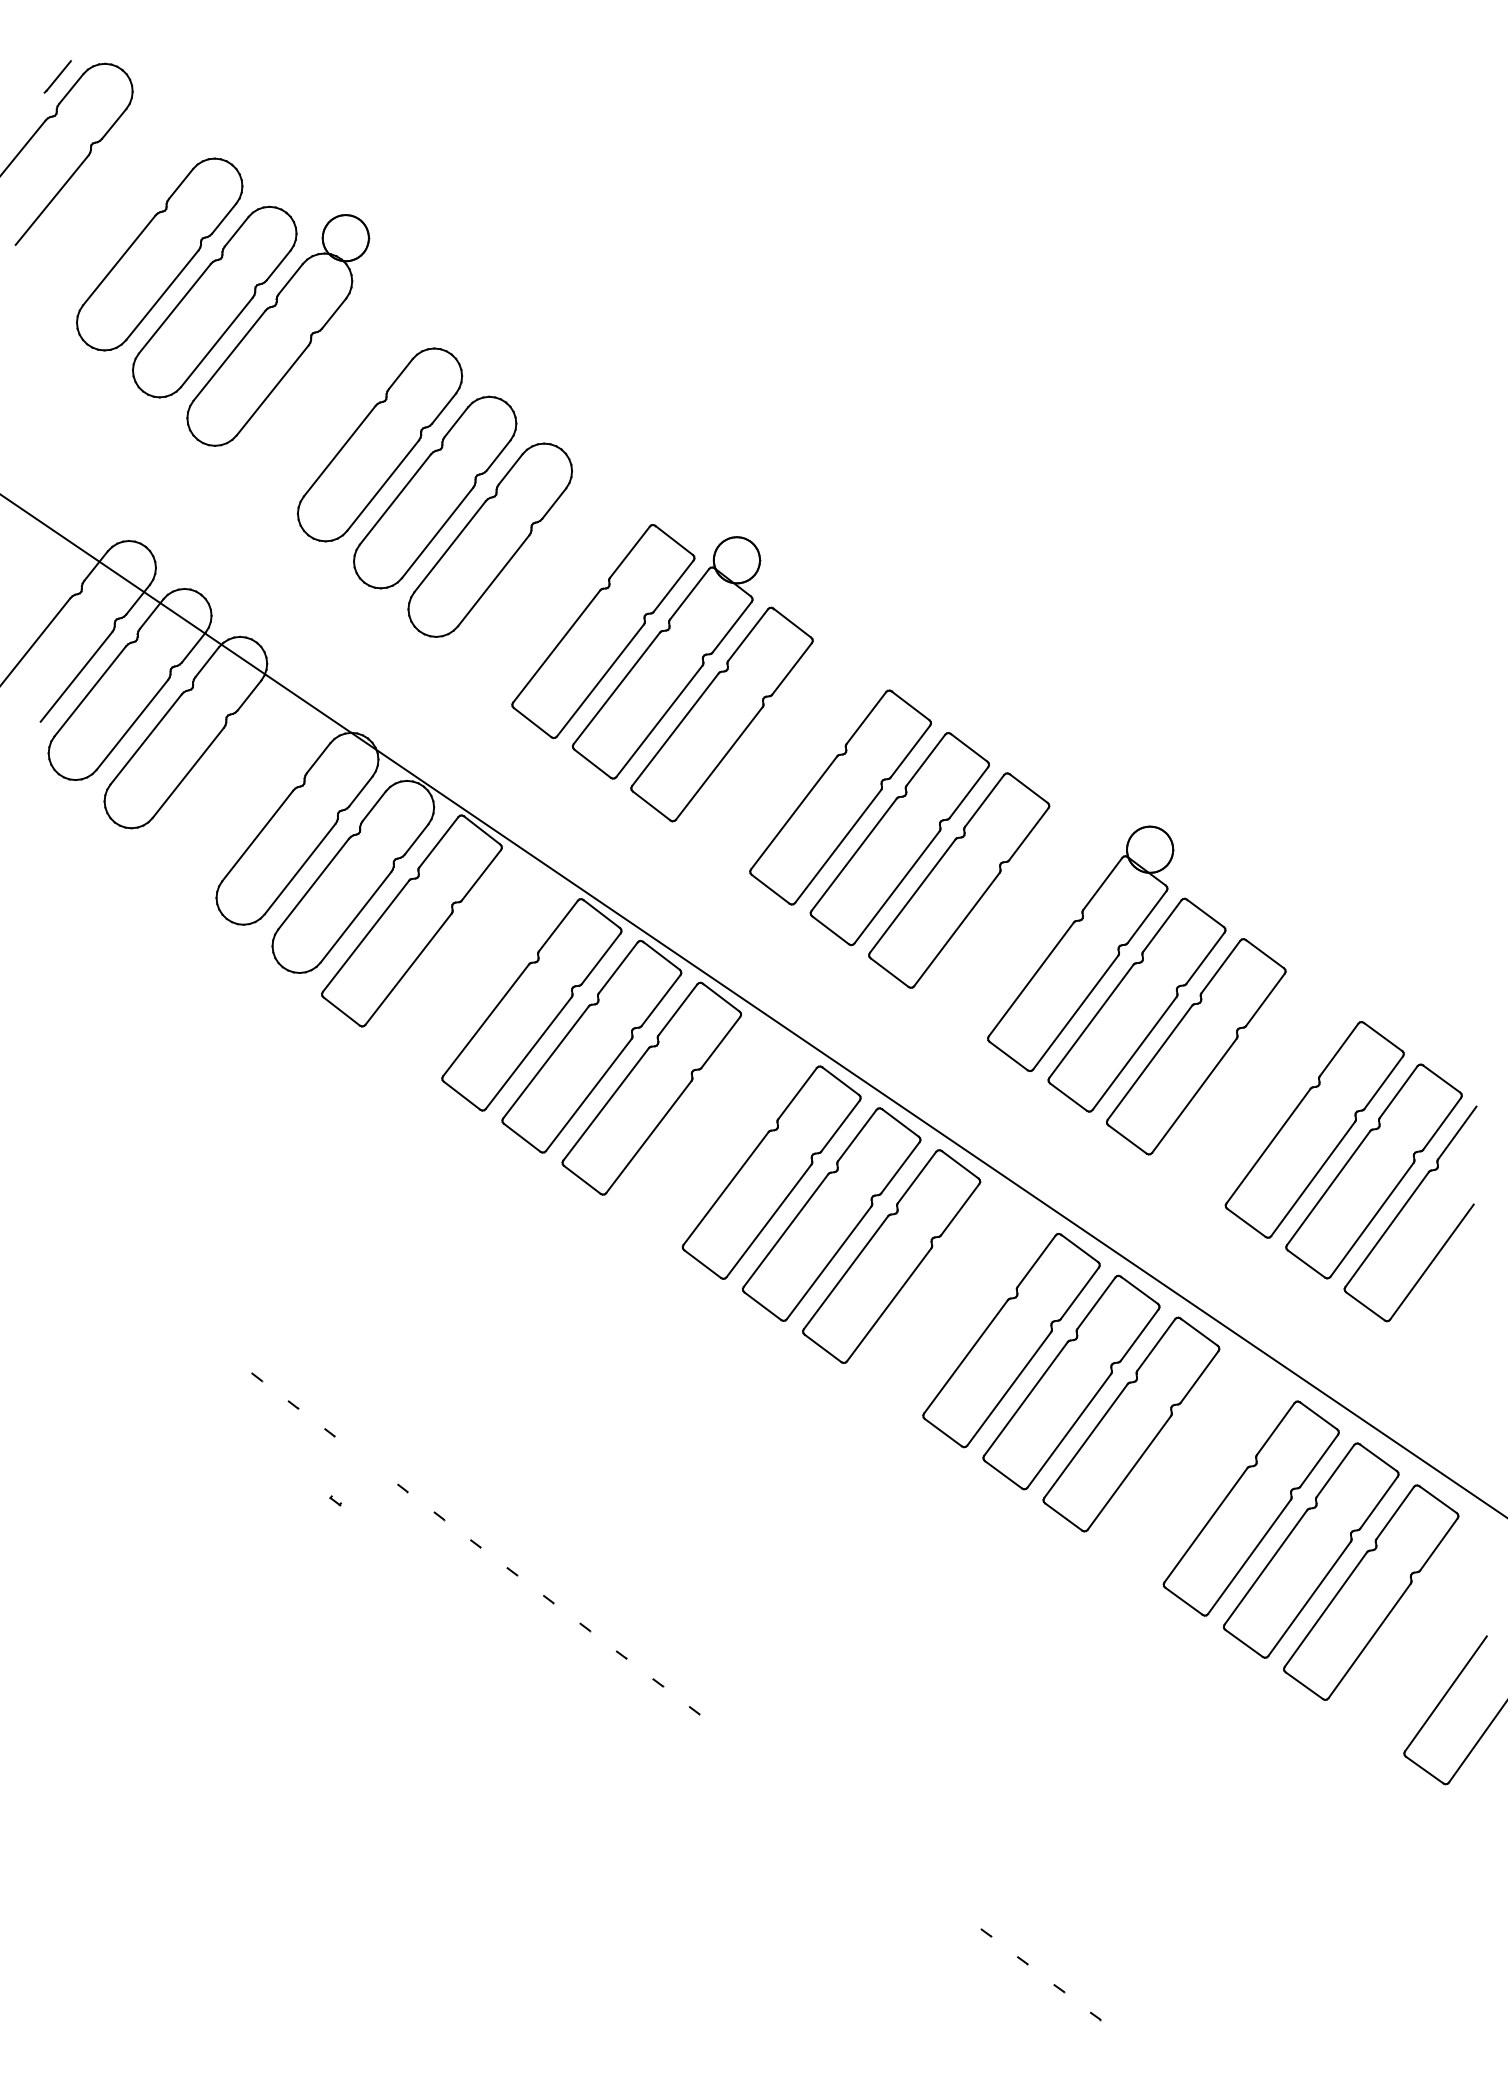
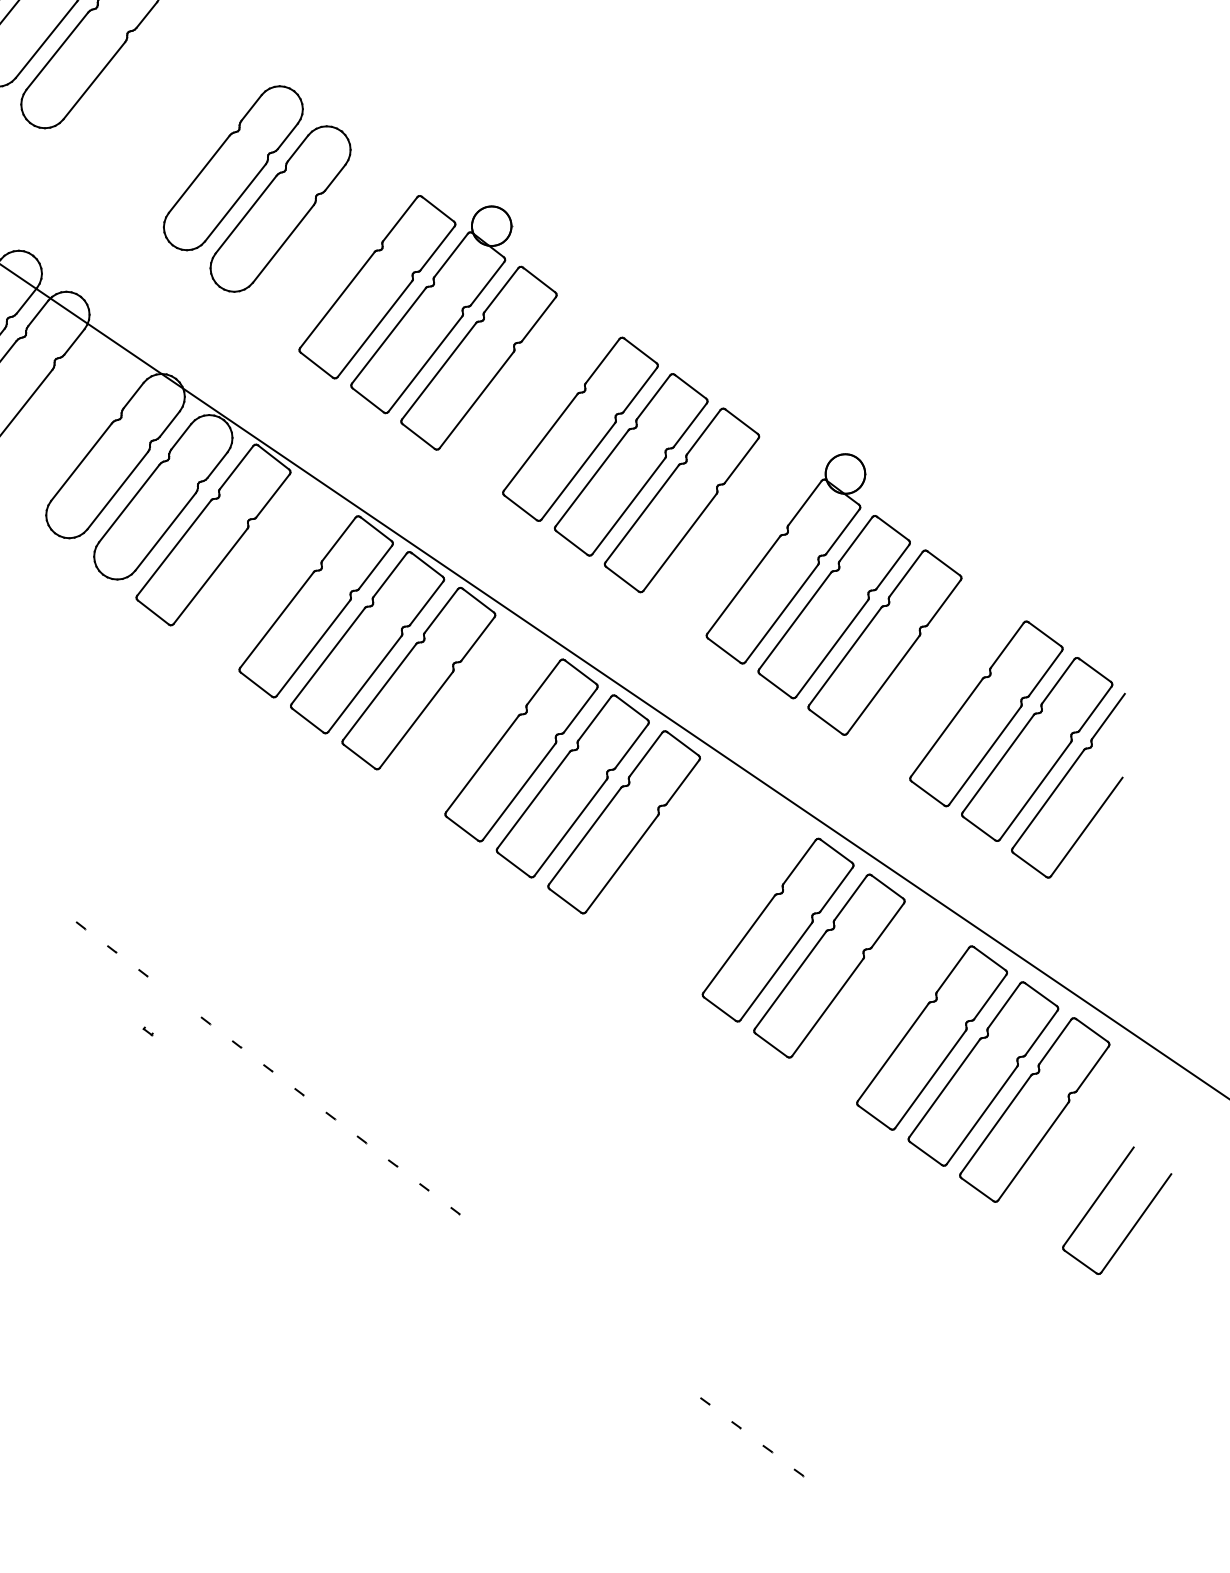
part: (380, 444) -> (186, 127), removed
part: (1011, 1340) -> (726, 894), removed

